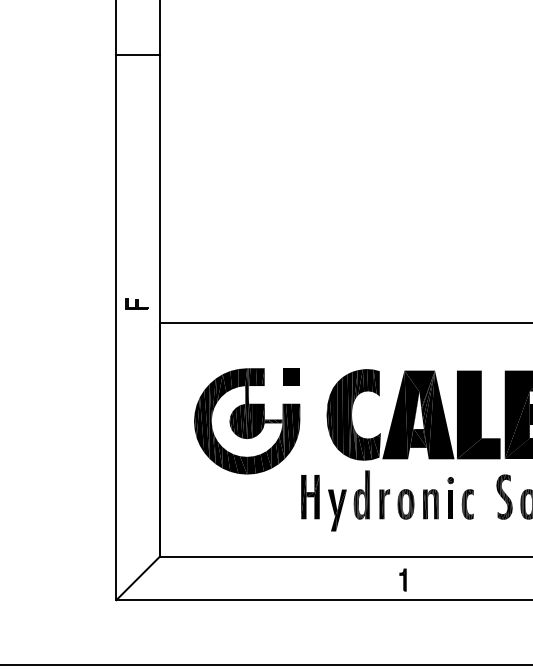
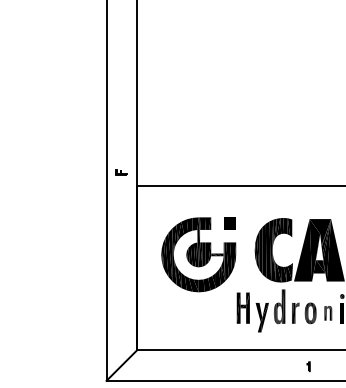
part: (136, 303) -> (120, 171), size x0.7
part: (430, 504) -> (327, 313), size x0.7
part: (402, 579) -> (308, 366), size x0.6

